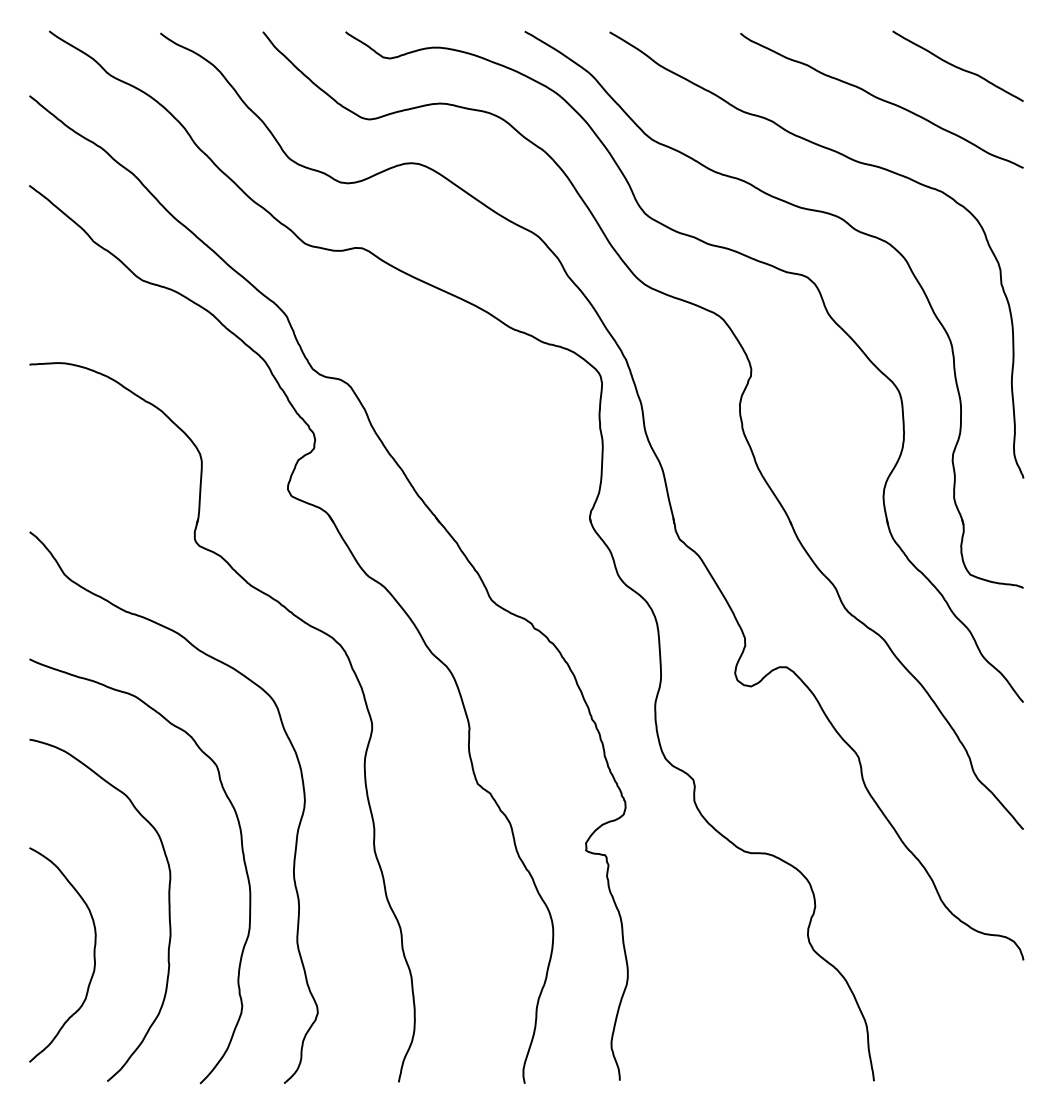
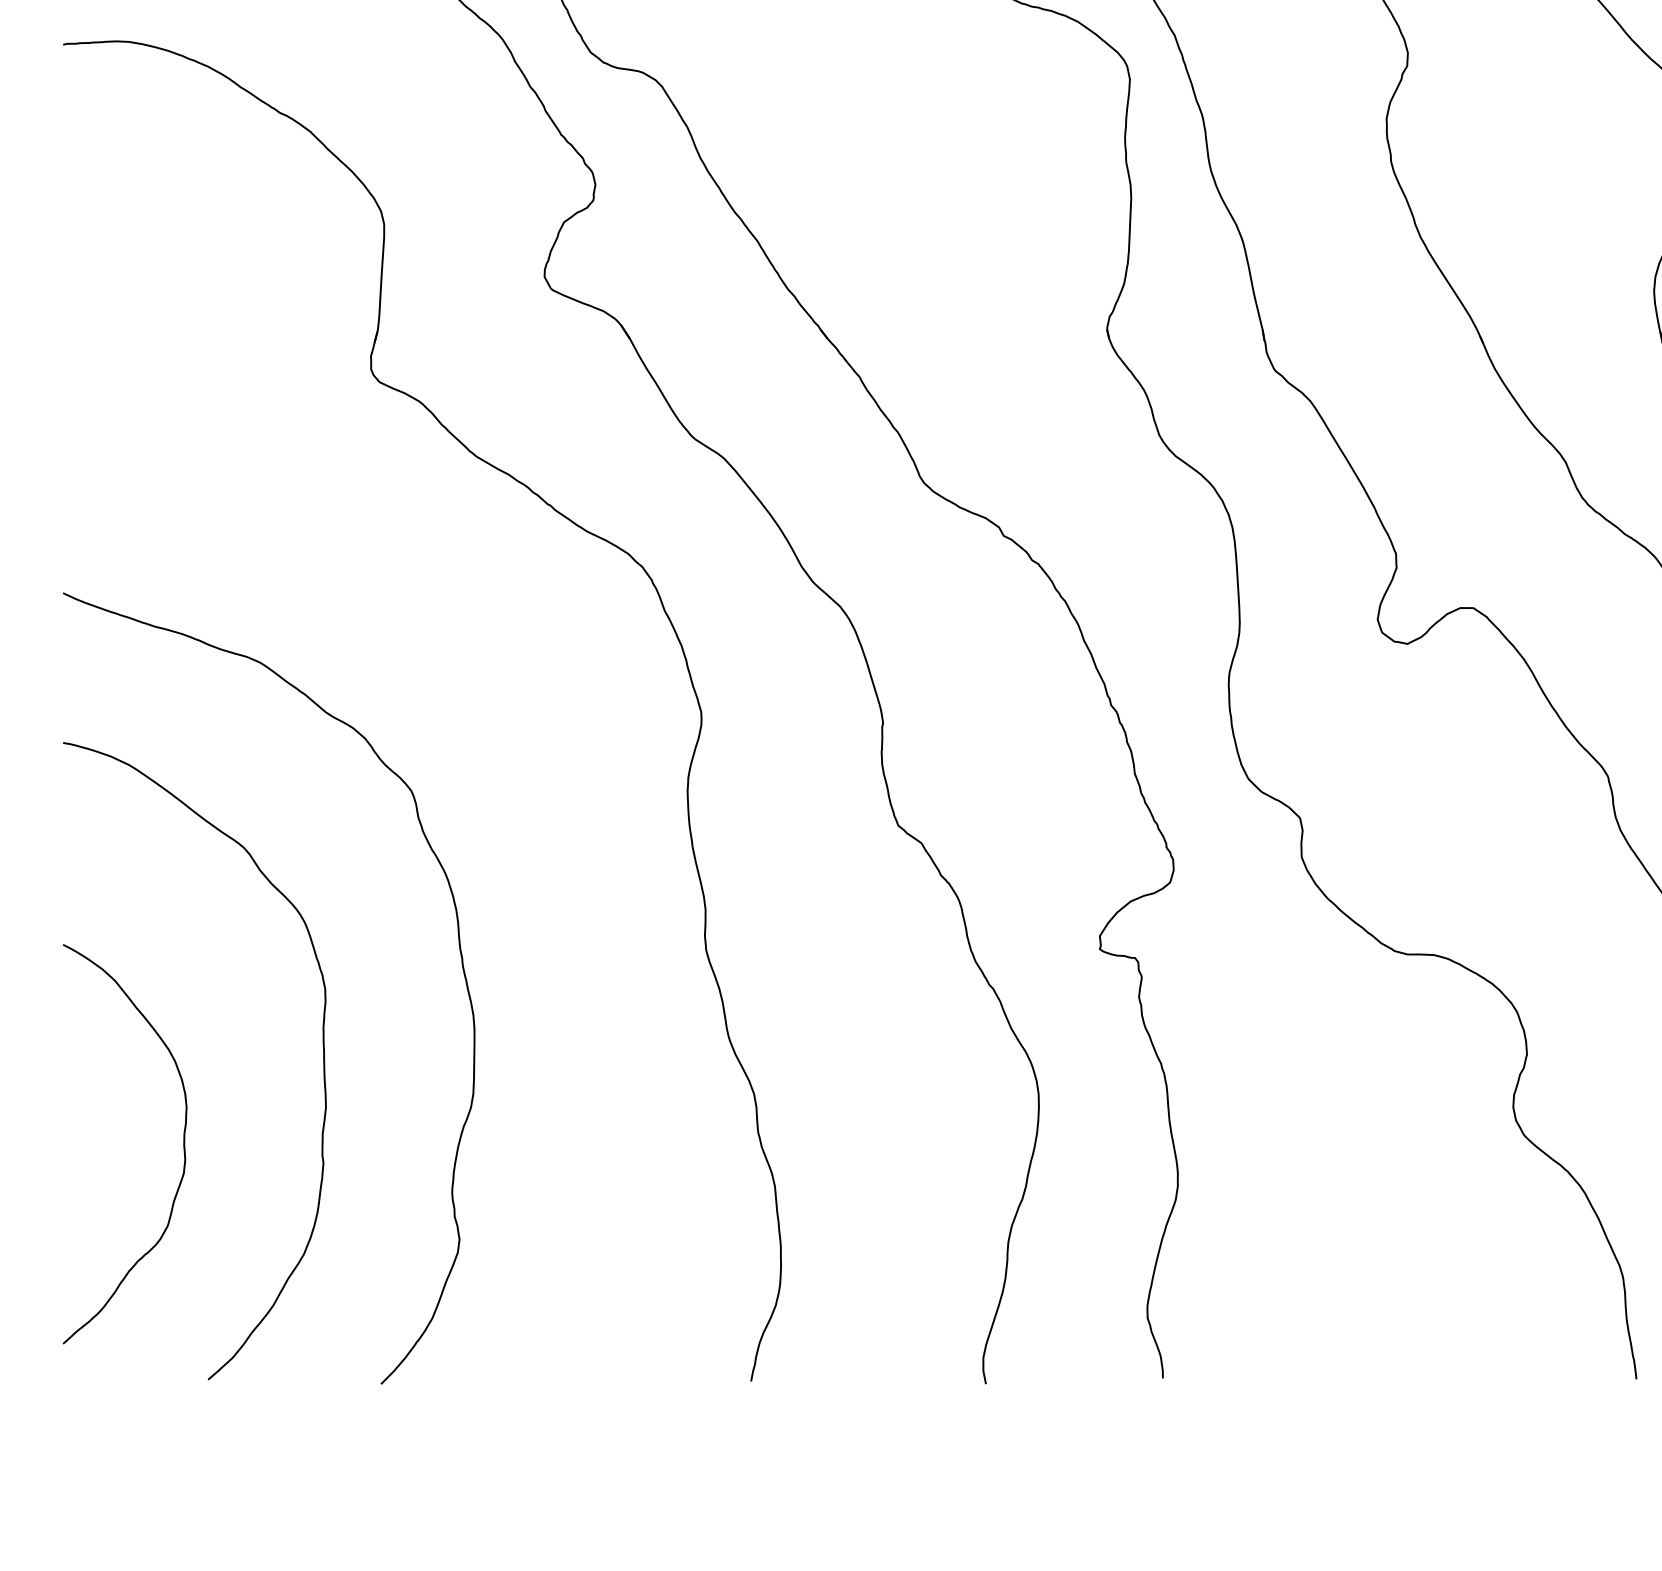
curve: (296, 832) -> (560, 915), removed

